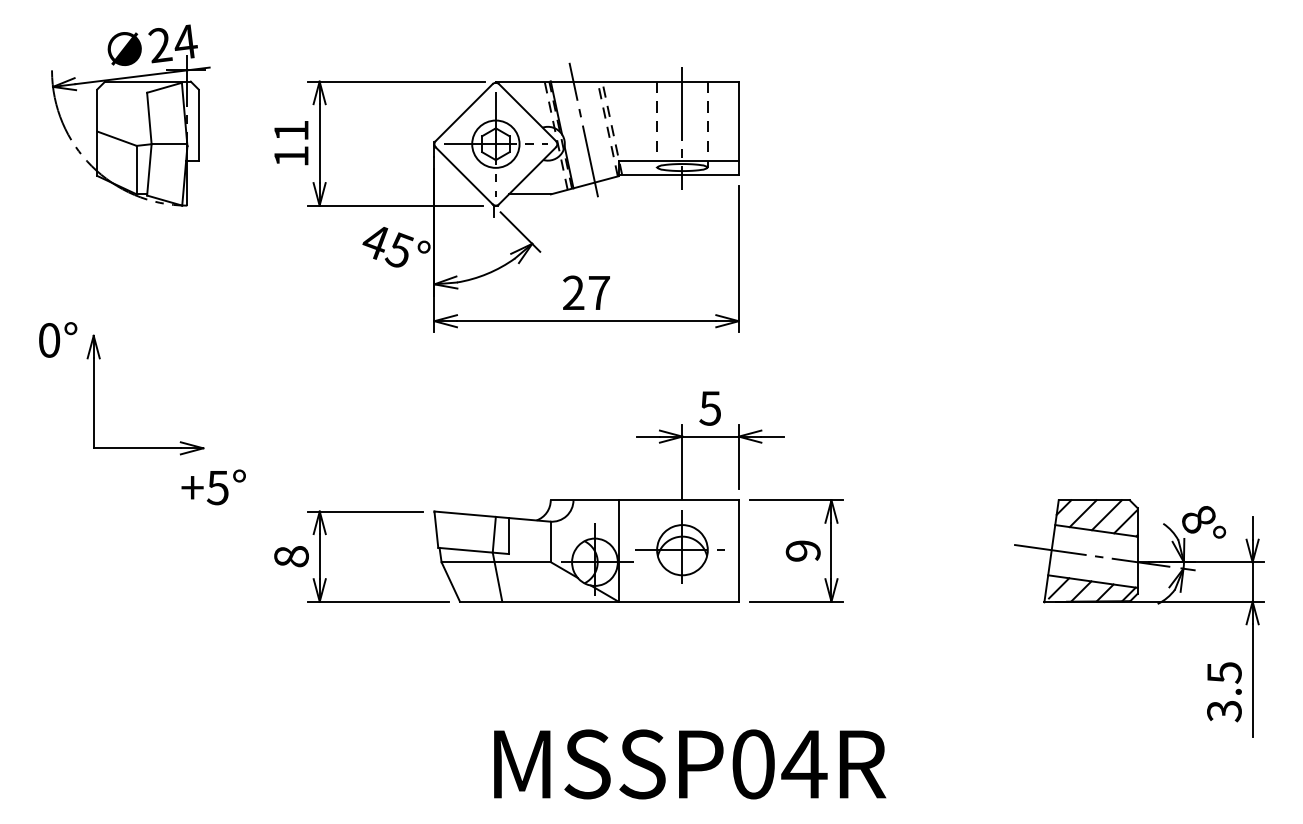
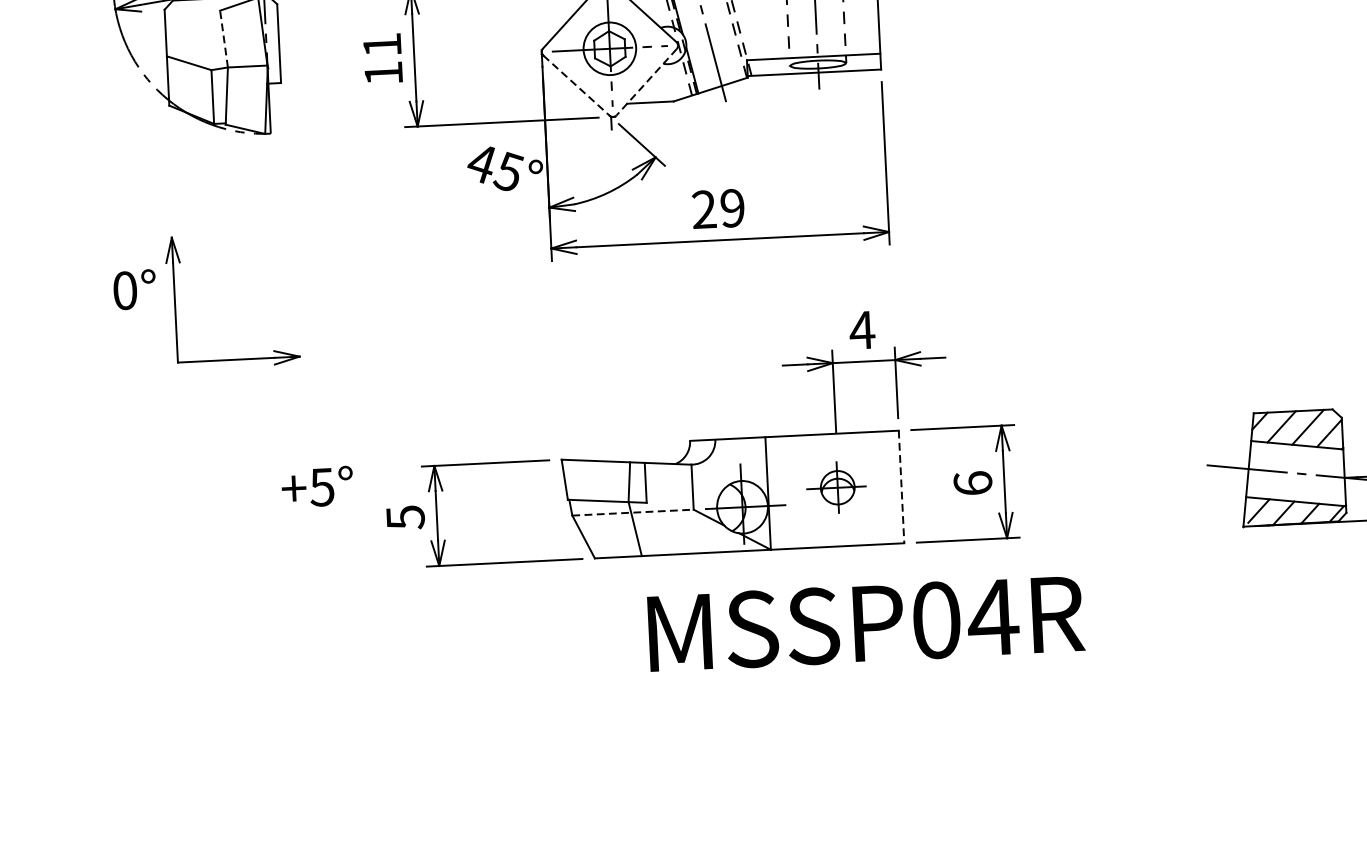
line: (149, 118) -> (224, 39), solid -> dashed
line: (464, 176) -> (576, 86), solid -> dashed
line: (527, 176) -> (646, 82), solid -> dashed
text: (598, 292) -> (731, 207), 27 -> 29
part: (94, 394) -> (175, 302), moved
text: (709, 408) -> (861, 330), 5 -> 4
text: (213, 487) -> (317, 487), moved
part: (679, 546) -> (835, 485), size x0.6
line: (738, 550) -> (901, 486), solid -> dashed
text: (802, 550) -> (972, 482), 9 -> 6
text: (291, 556) -> (405, 517), 8 -> 5
line: (496, 562) -> (633, 512), solid -> dashed
text: (690, 764) -> (866, 623), moved

